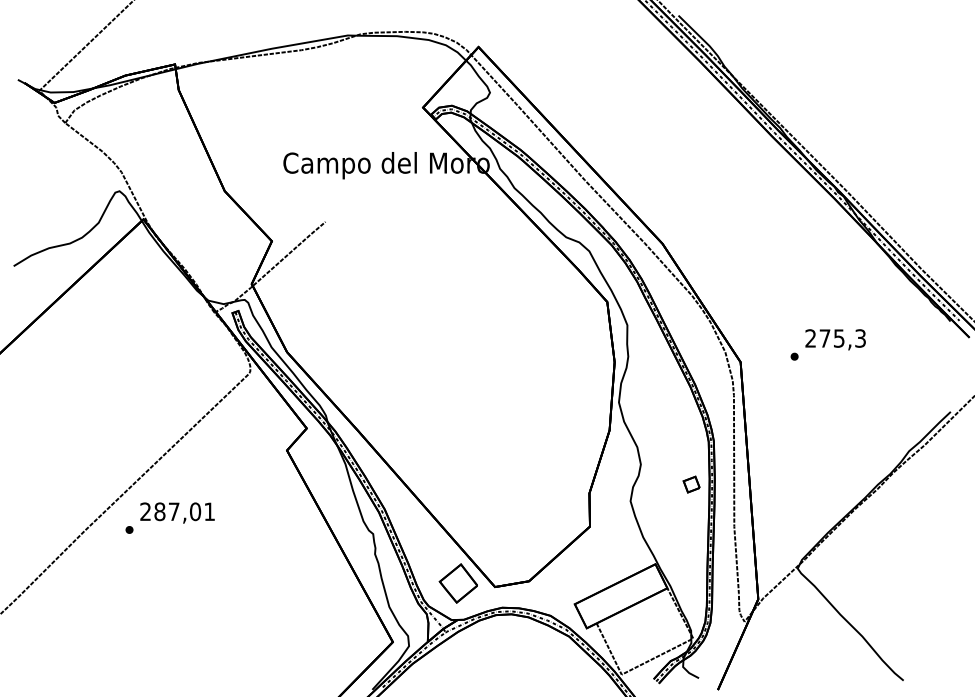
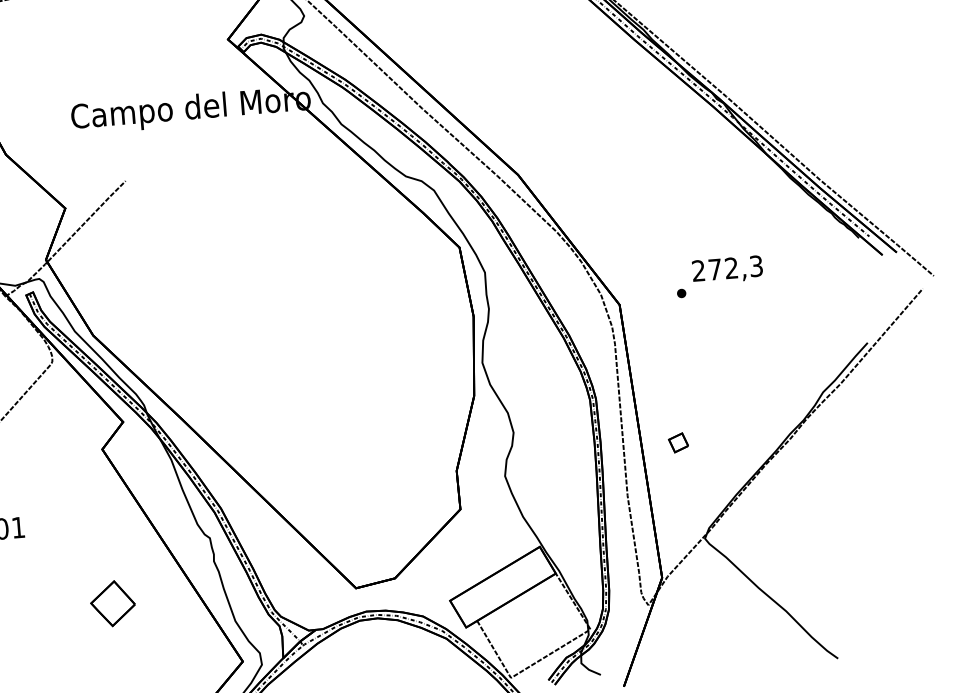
text: (839, 338) -> (731, 268), 275,3 -> 272,3
part: (691, 484) -> (678, 442), moved
part: (457, 583) -> (111, 603), moved

